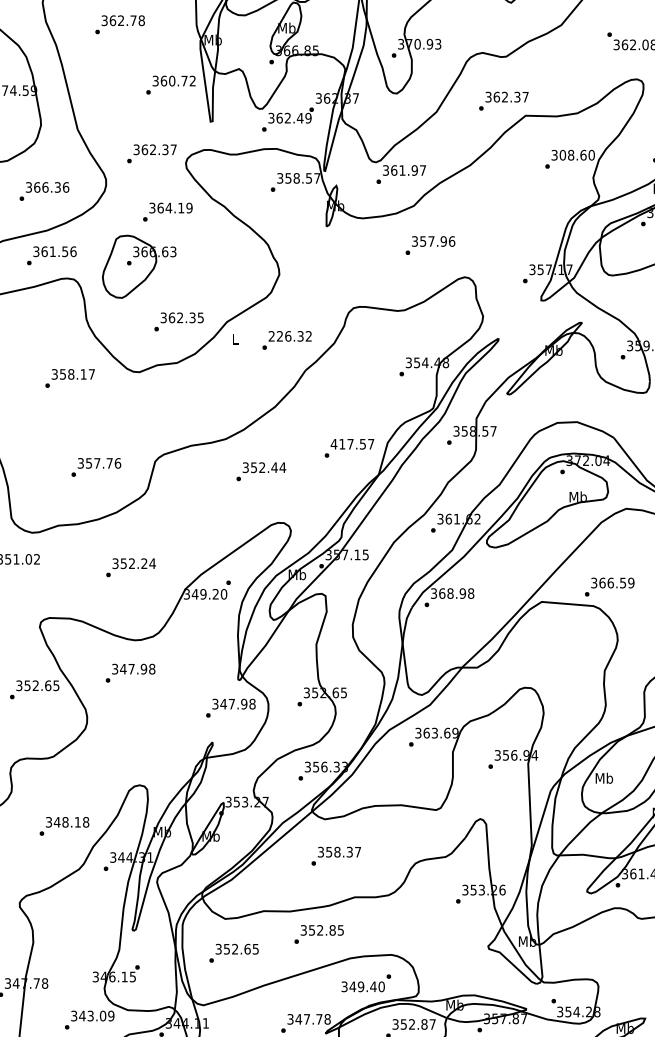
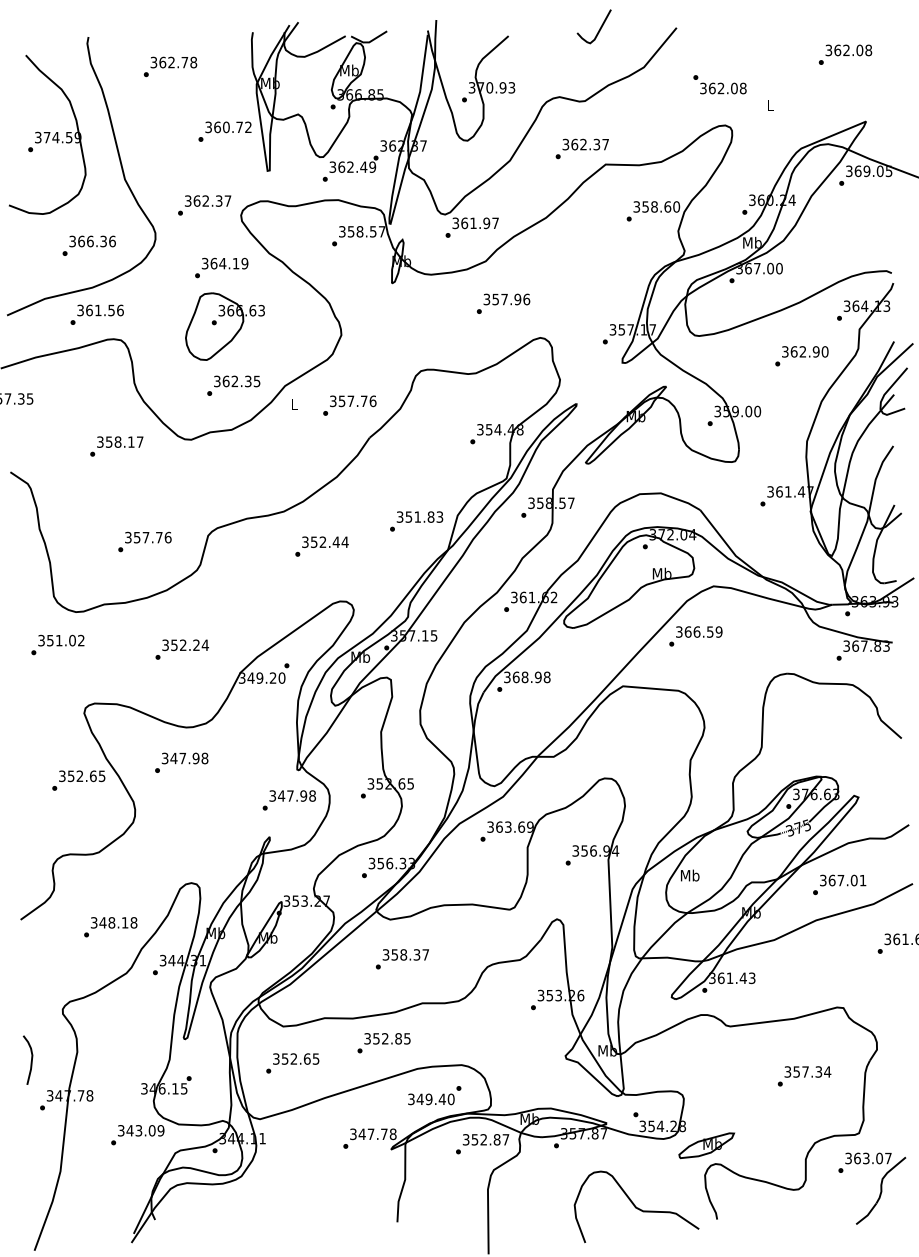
text: (562, 154) -> (645, 206), 308.60 -> 358.60
part: (138, 266) -> (224, 326), moved
text: (290, 336) -> (353, 401), 226.32 -> 357.76
text: (352, 443) -> (419, 516), 417.57 -> 351.83
text: (609, 587) -> (695, 636), moved

